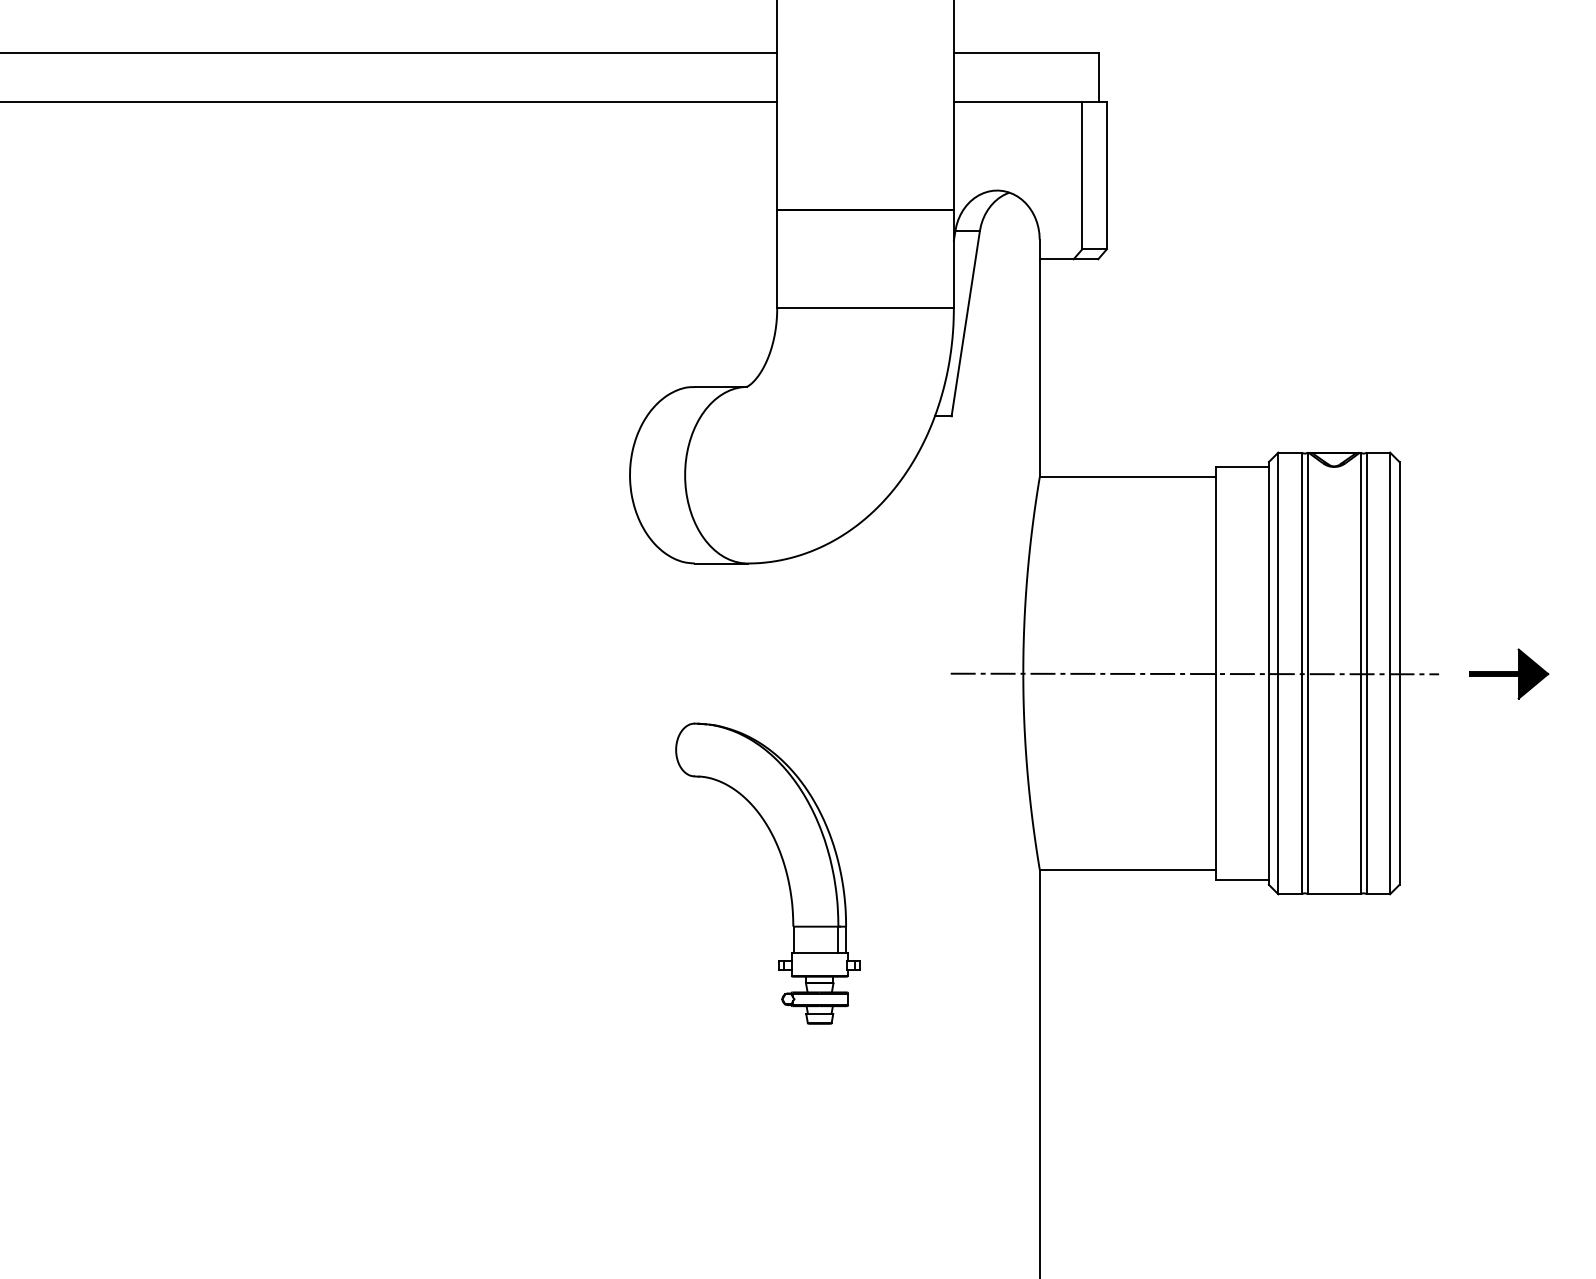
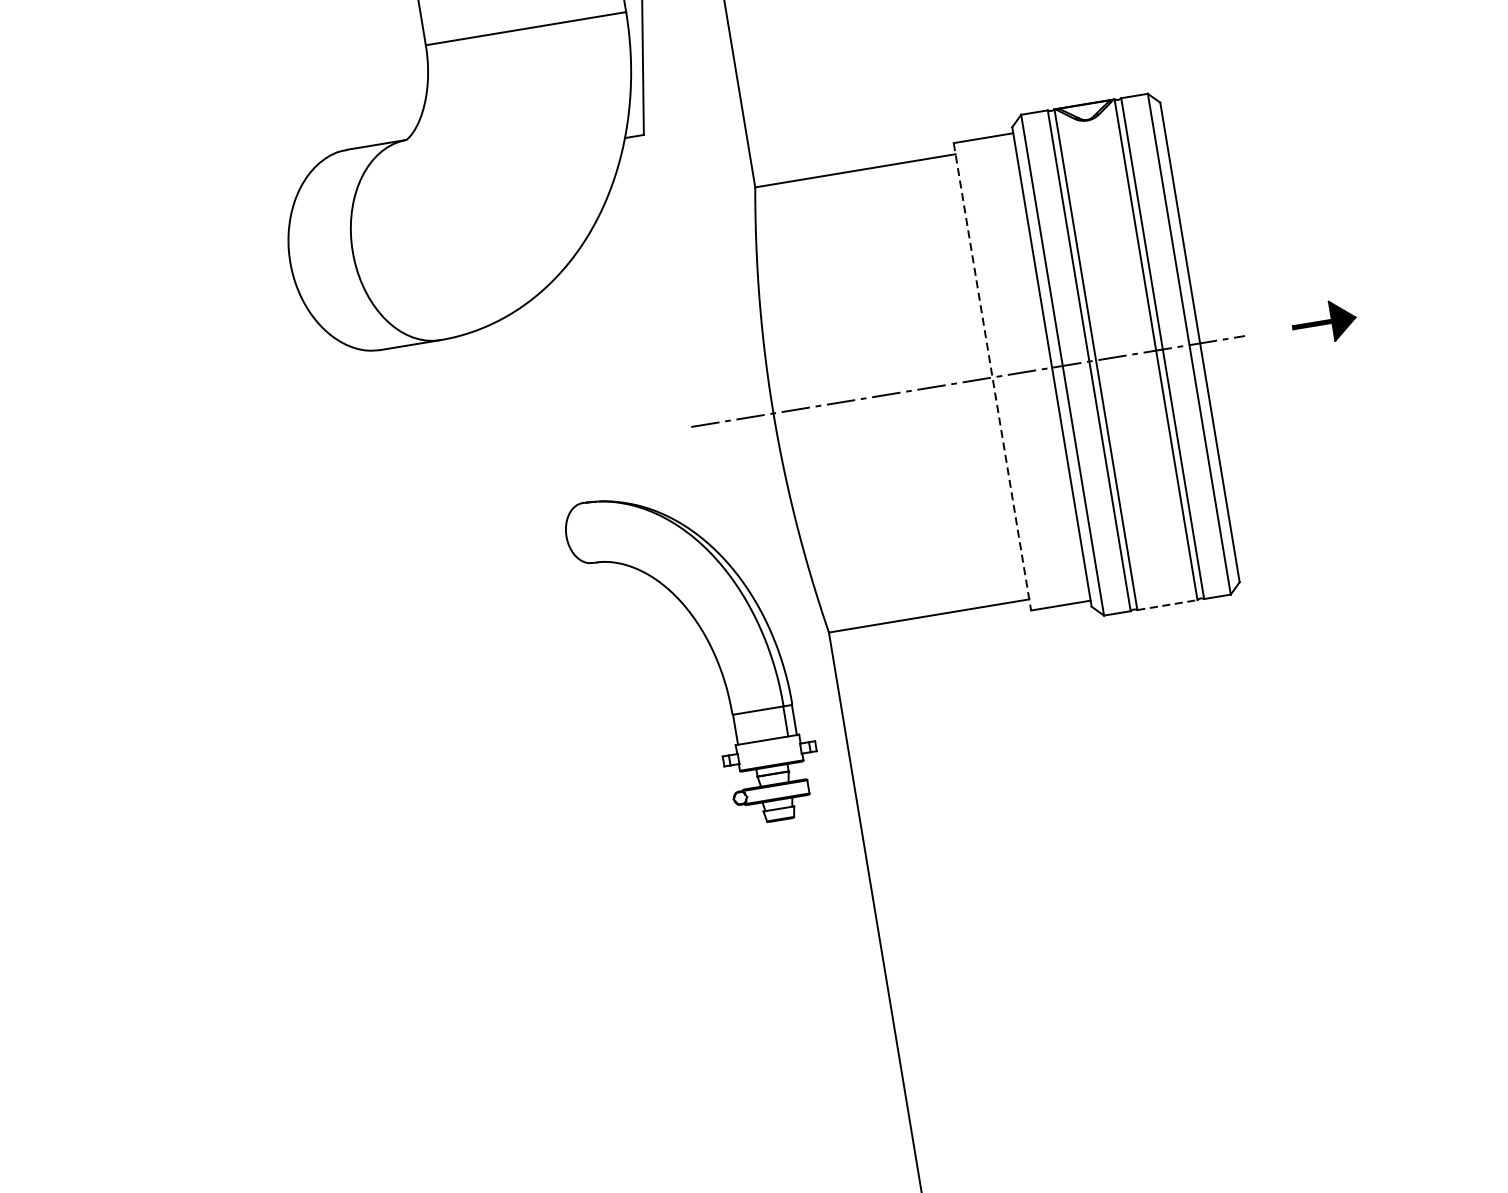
line: (1216, 673) -> (992, 376), solid -> dashed
part: (1509, 673) -> (1324, 321), size x0.7
part: (784, 869) -> (711, 651), moved
line: (1334, 894) -> (1167, 605), solid -> dashed

